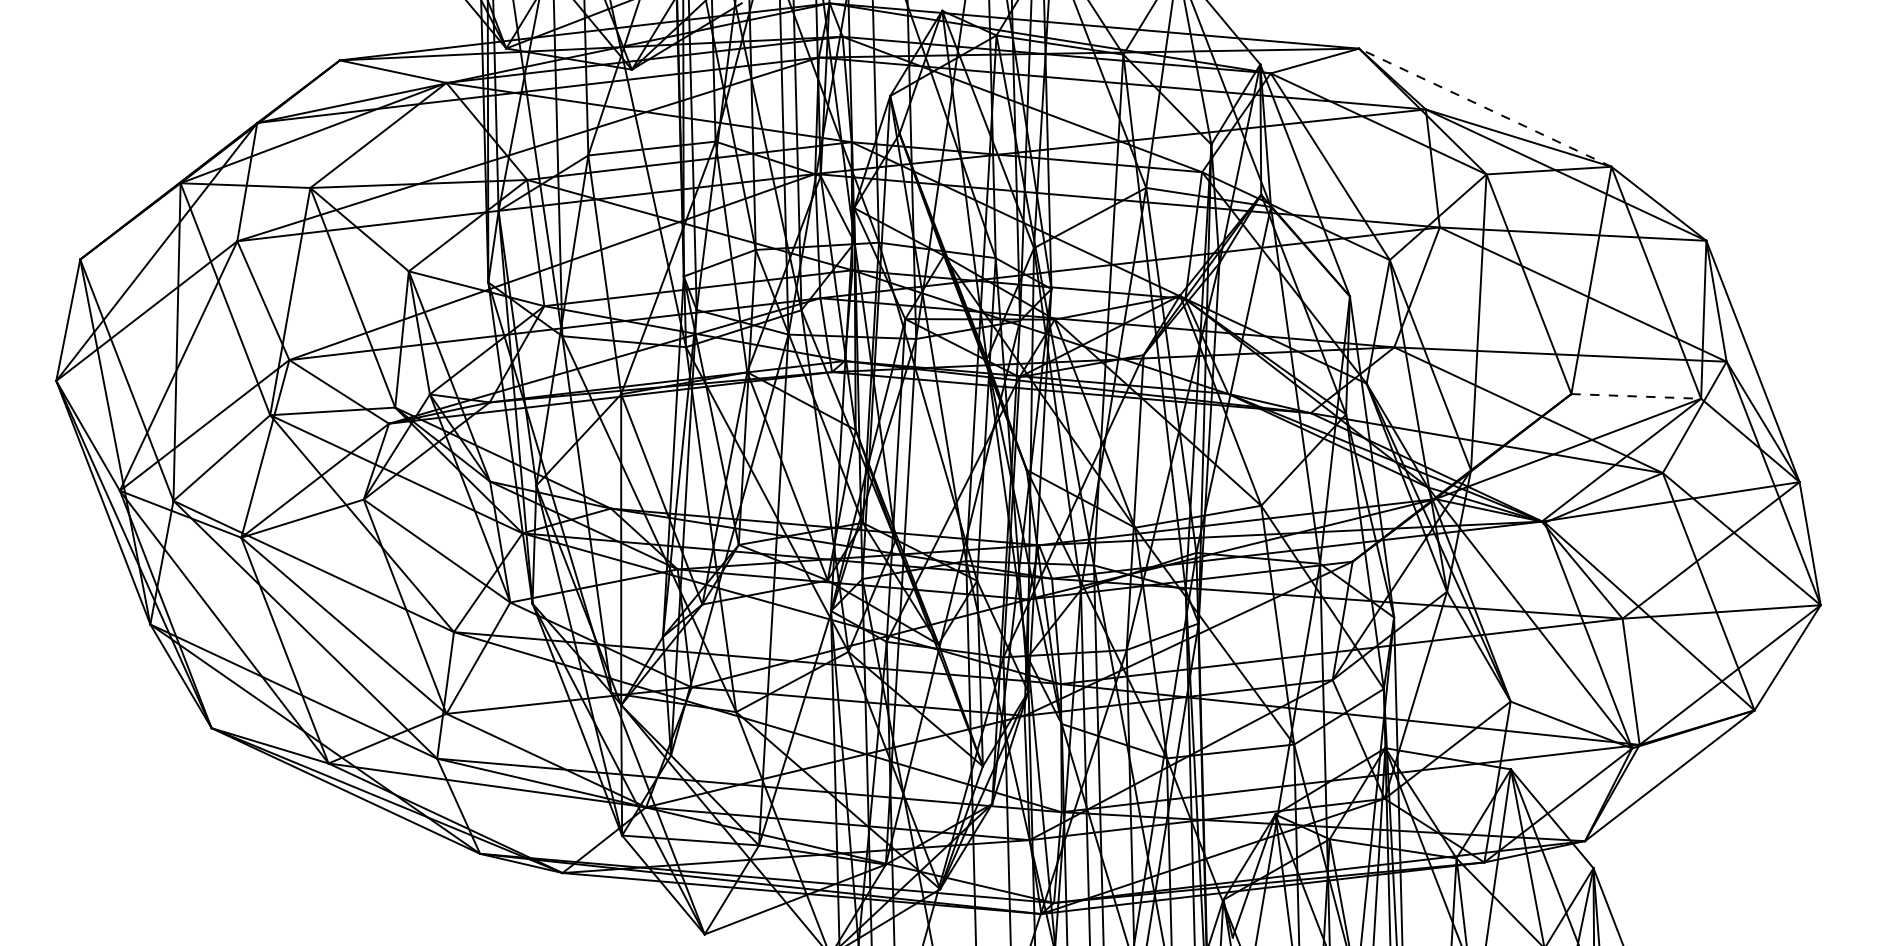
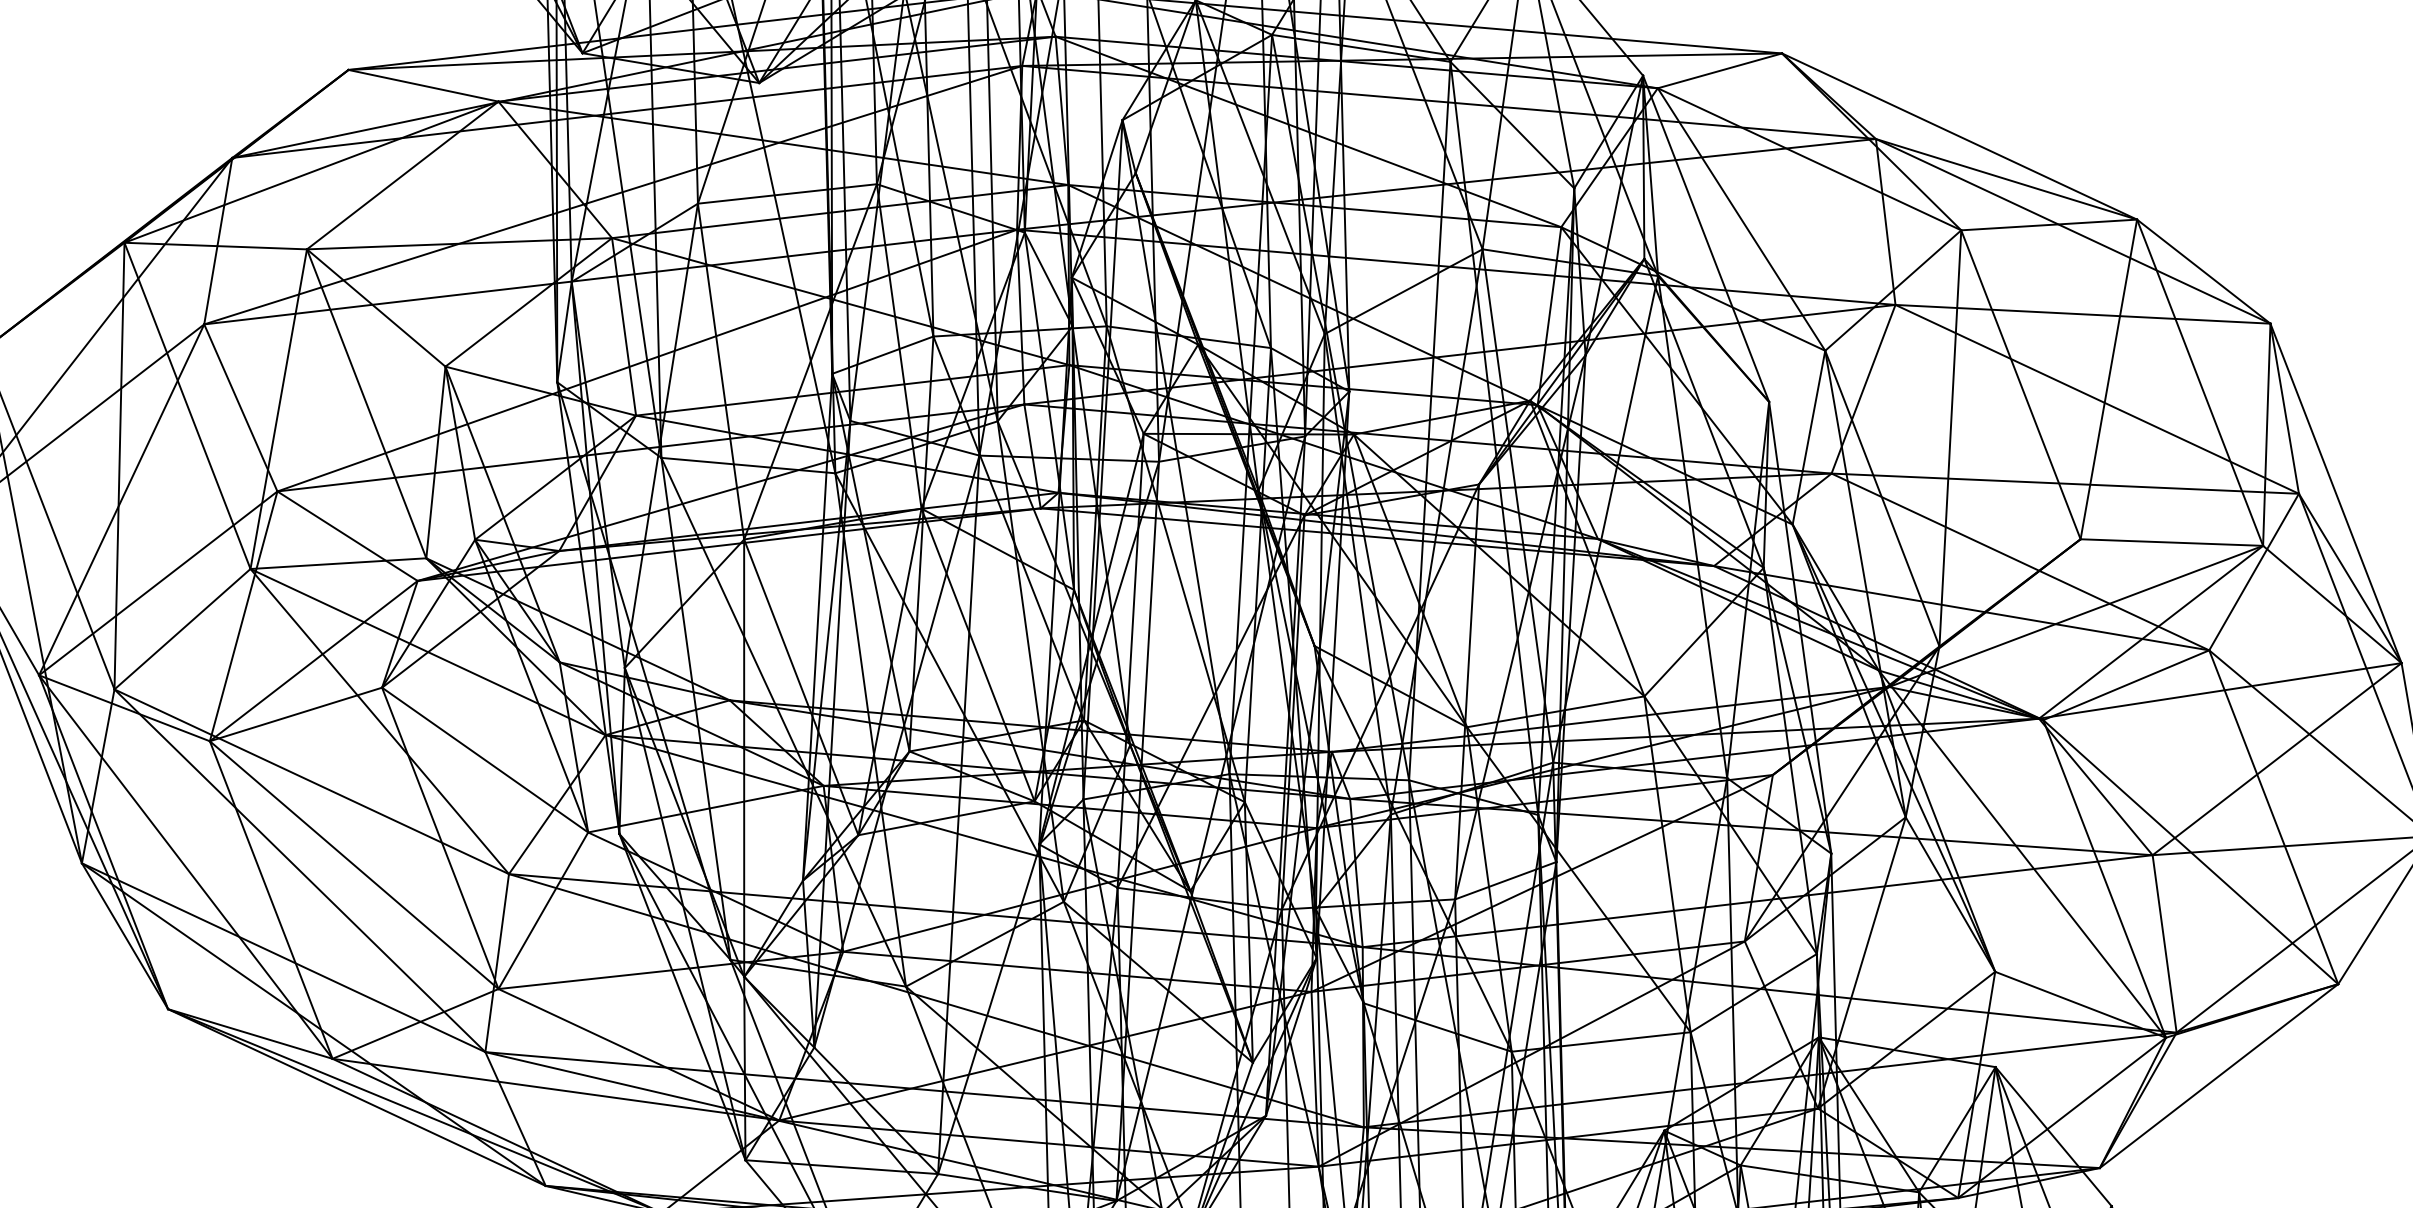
line: (1484, 107) -> (1958, 136), dashed -> solid
line: (1636, 396) -> (2172, 542), dashed -> solid

